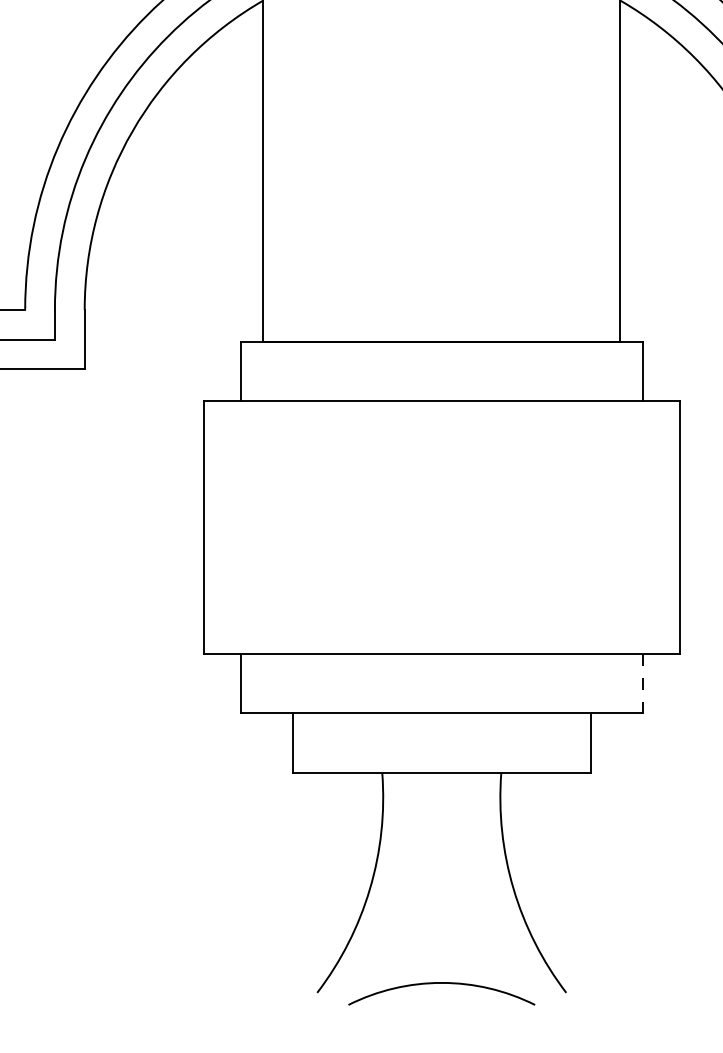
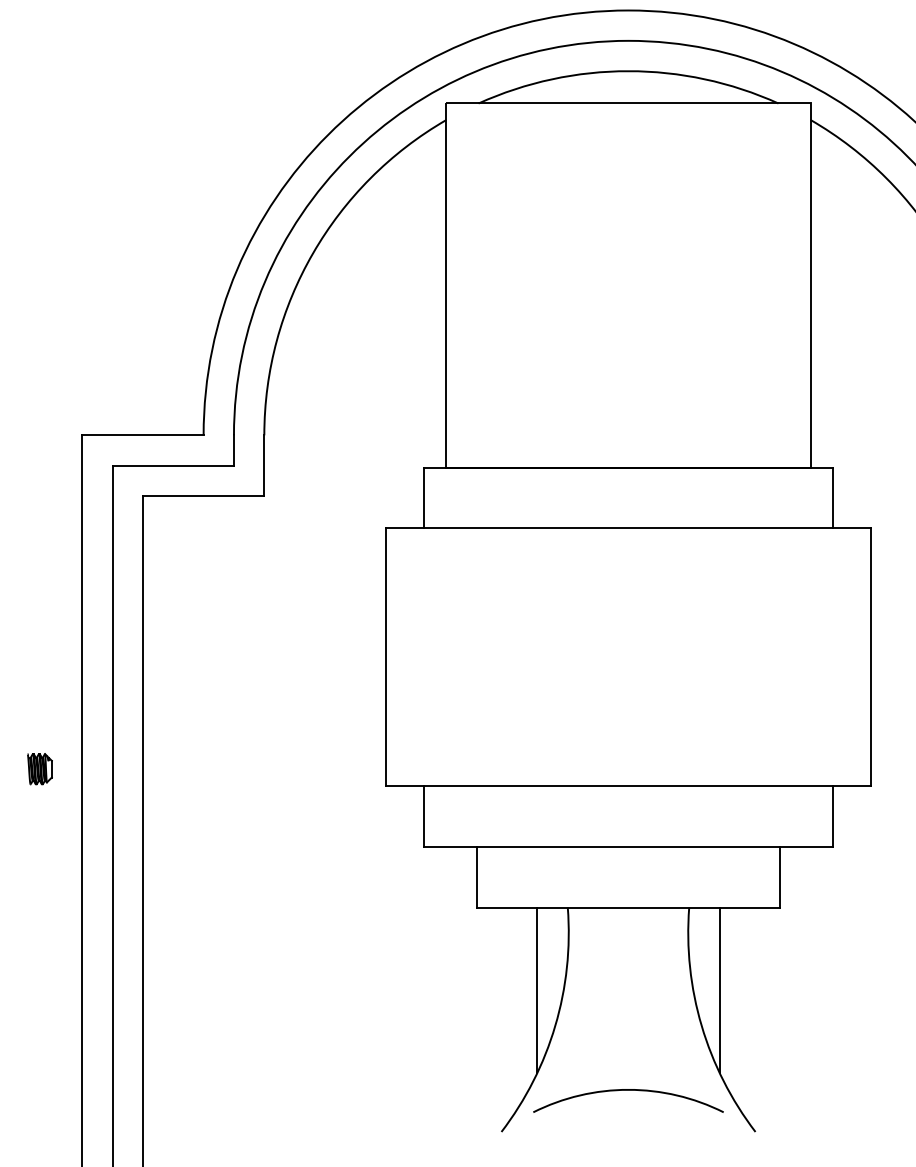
line: (642, 683) -> (833, 816), dashed -> solid
line: (352, 853) -> (537, 989), added
line: (531, 853) -> (719, 989), added
arc: (441, 983) -> (628, 1090), moved

